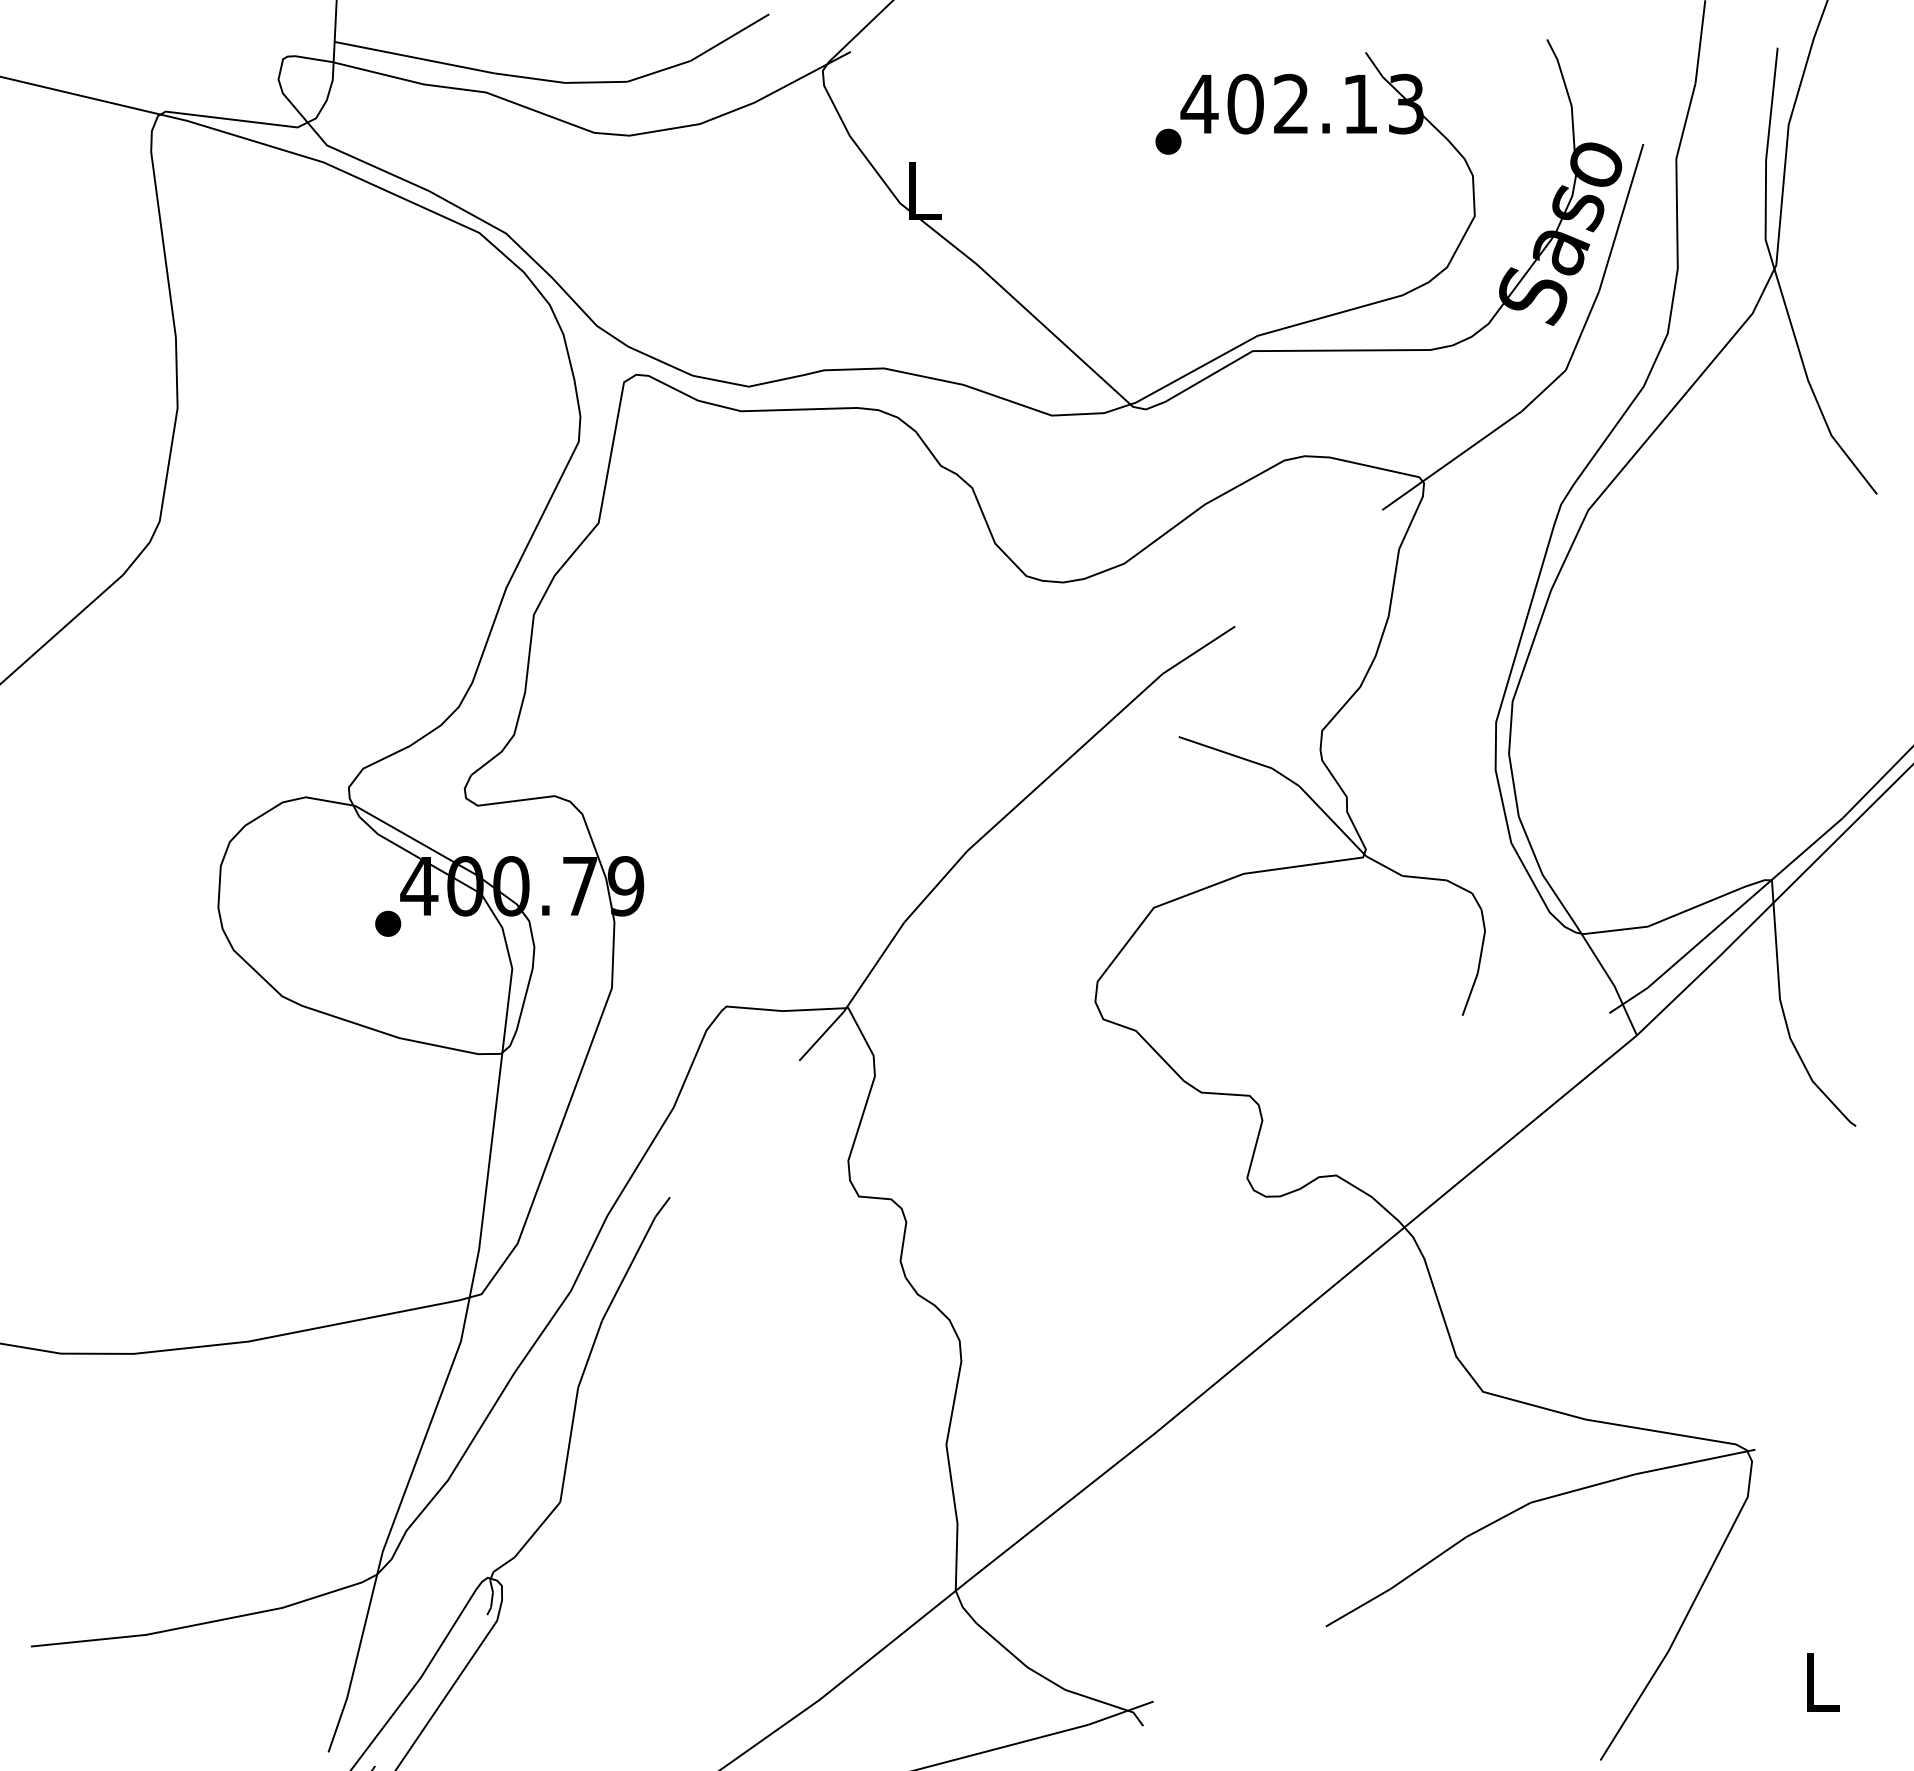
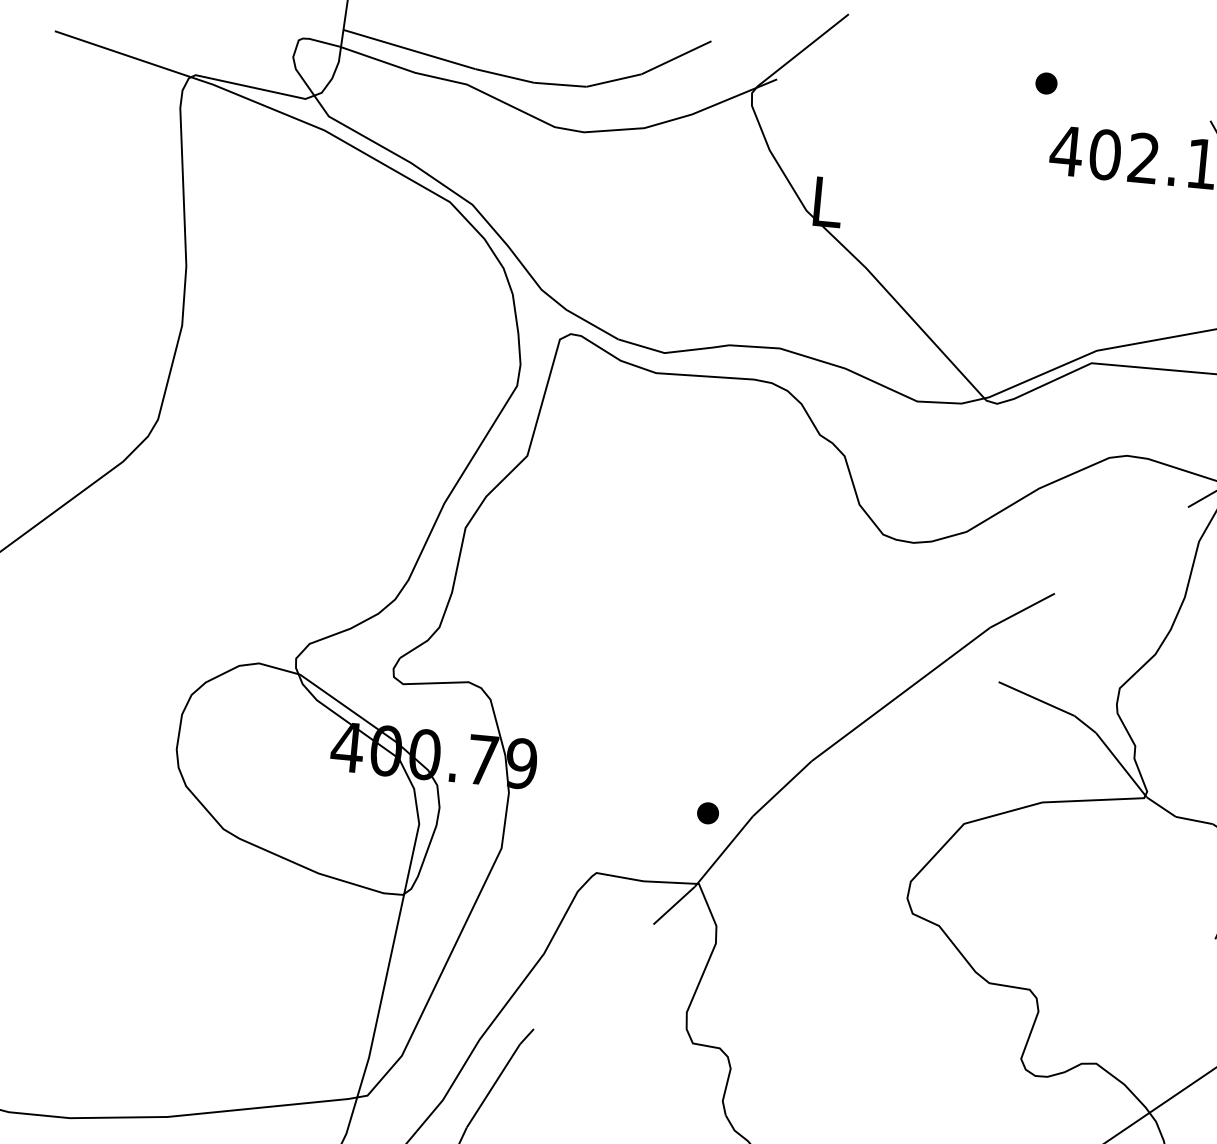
part: (1168, 141) -> (1046, 83), moved
part: (388, 923) -> (708, 813), moved

